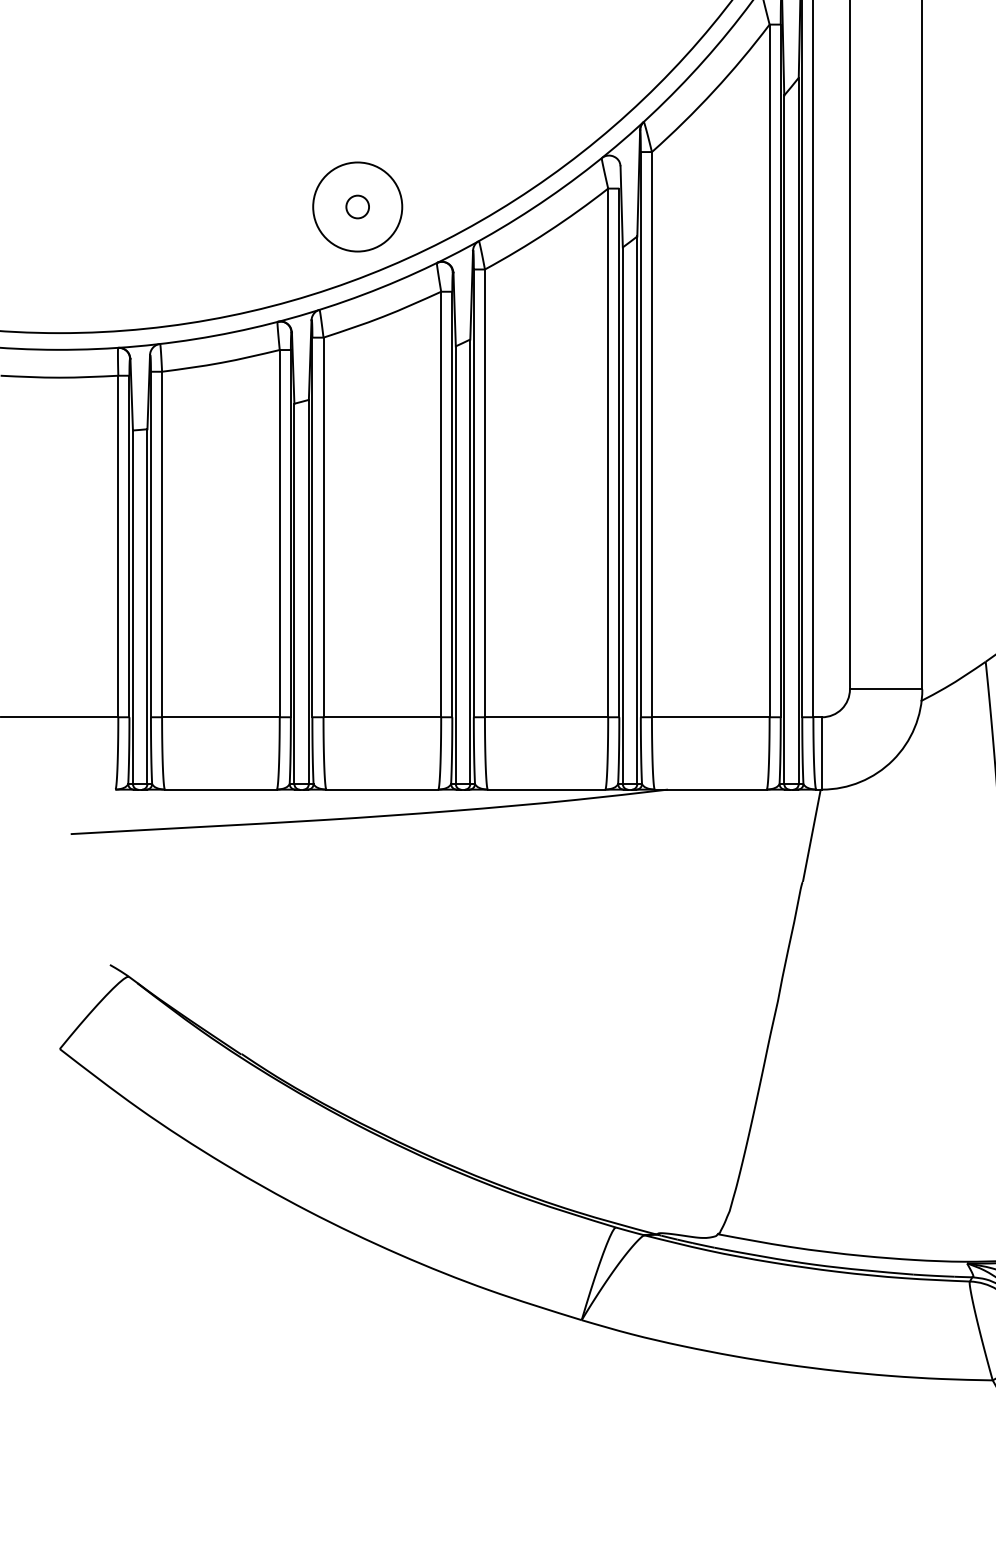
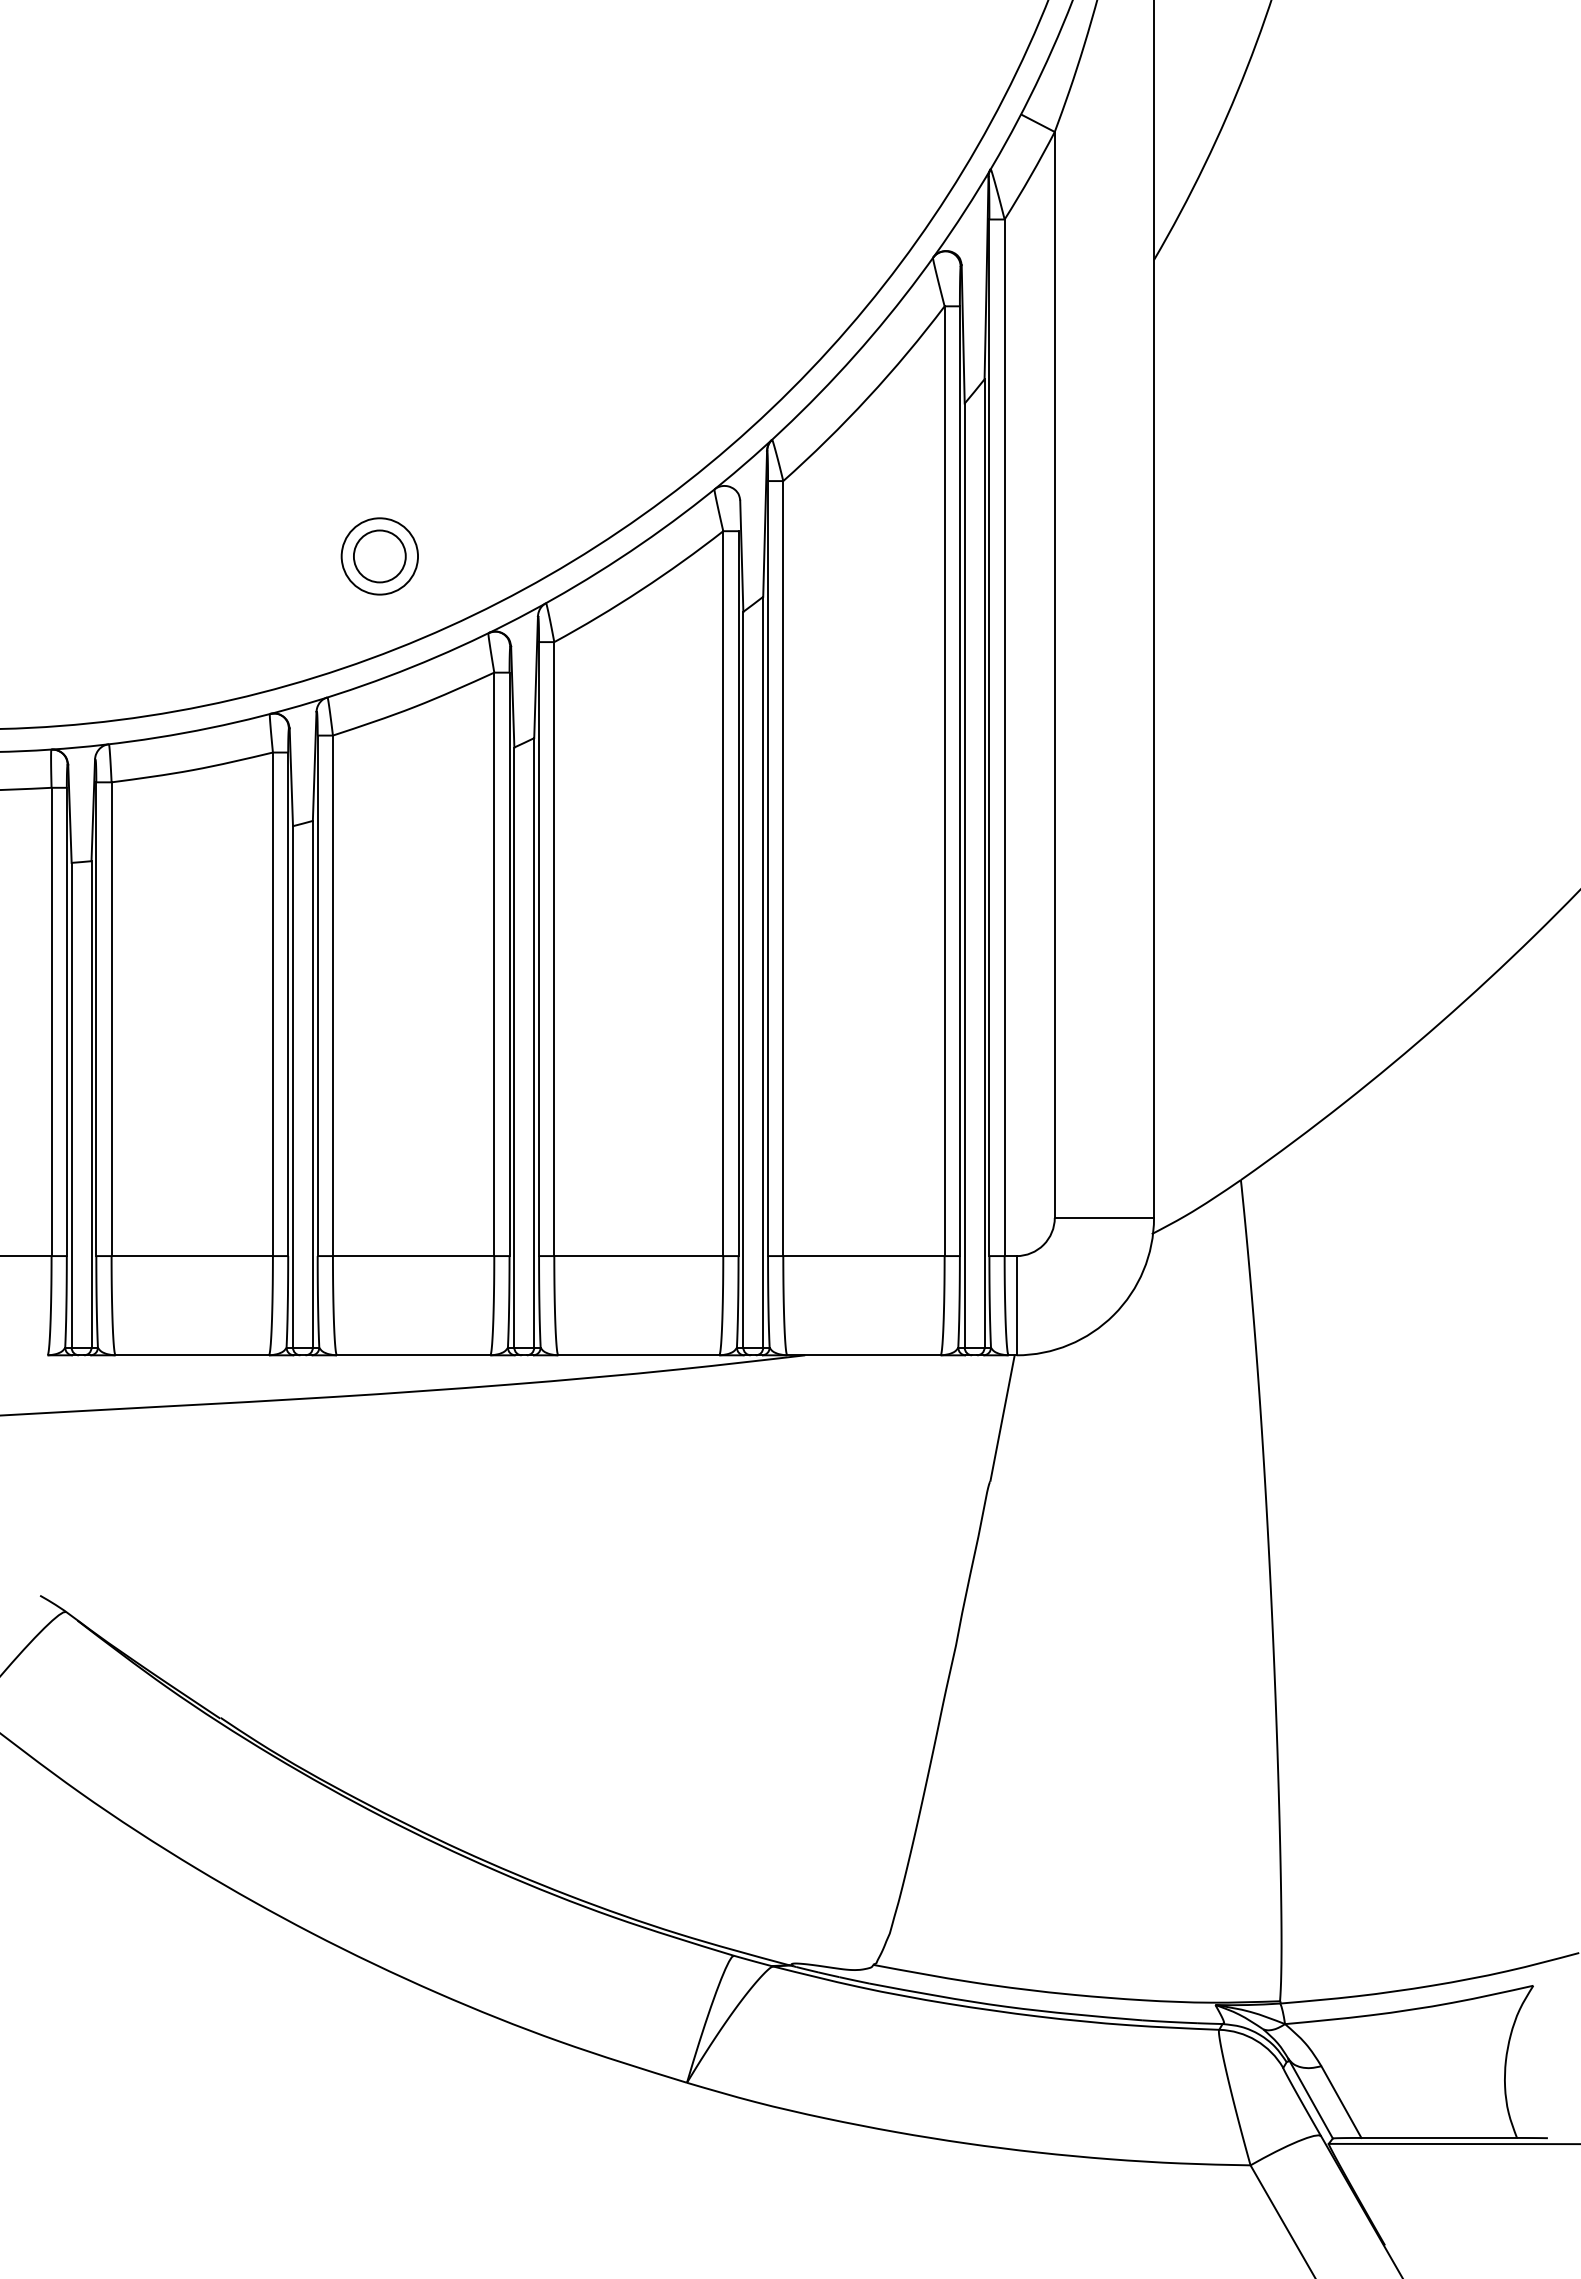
circle: (357, 207) -> (379, 556), size x0.62
circle: (357, 207) -> (379, 556), size x1.67

